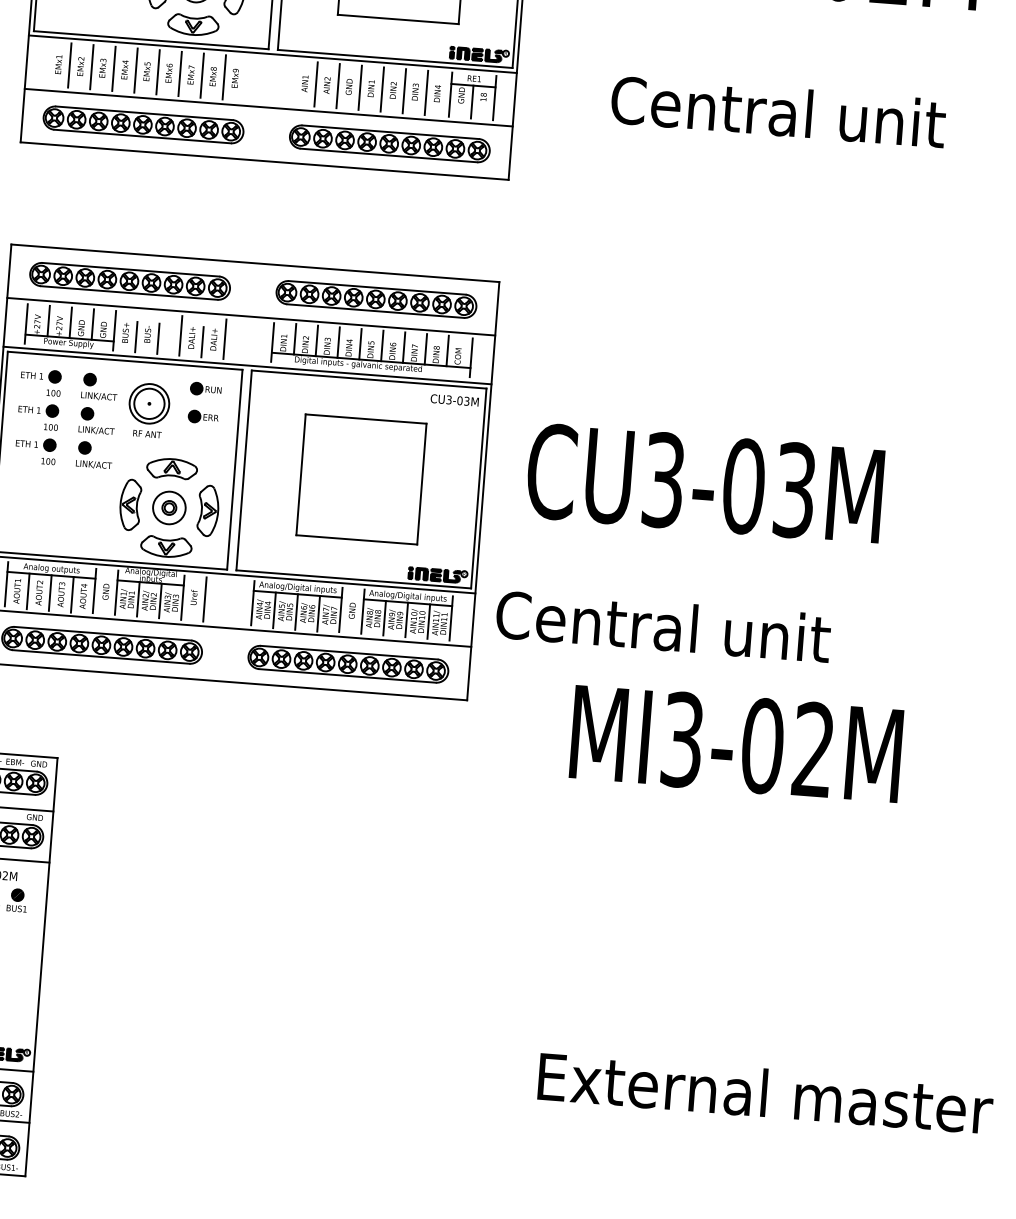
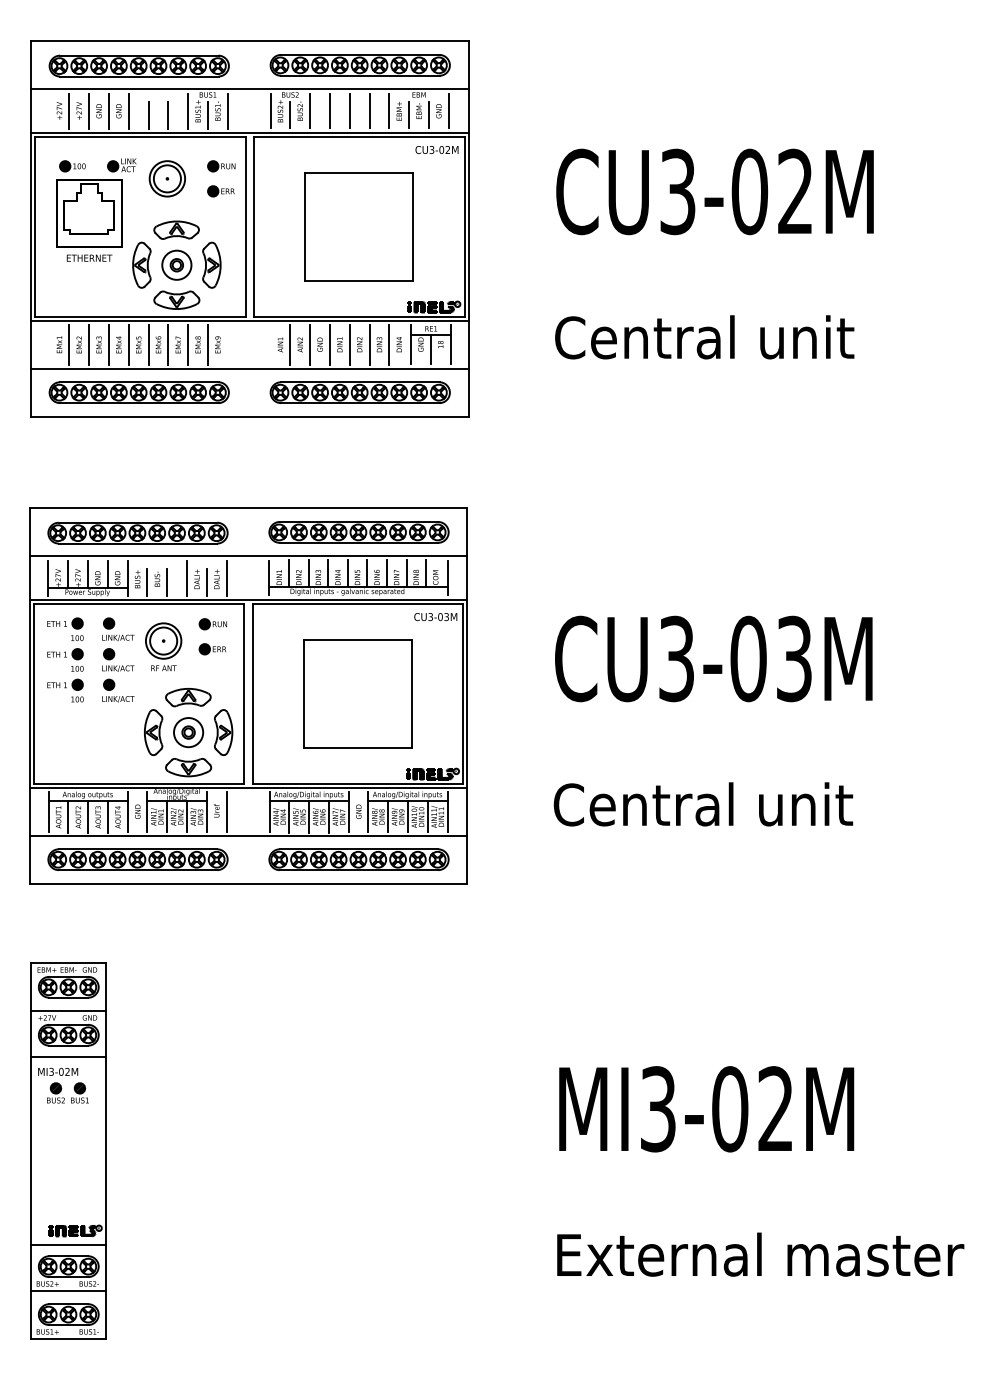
text: (704, 482) -> (713, 658), moved
text: (663, 626) -> (703, 804), moved
text: (736, 744) -> (706, 1109), moved
text: (765, 1092) -> (760, 1254), moved

